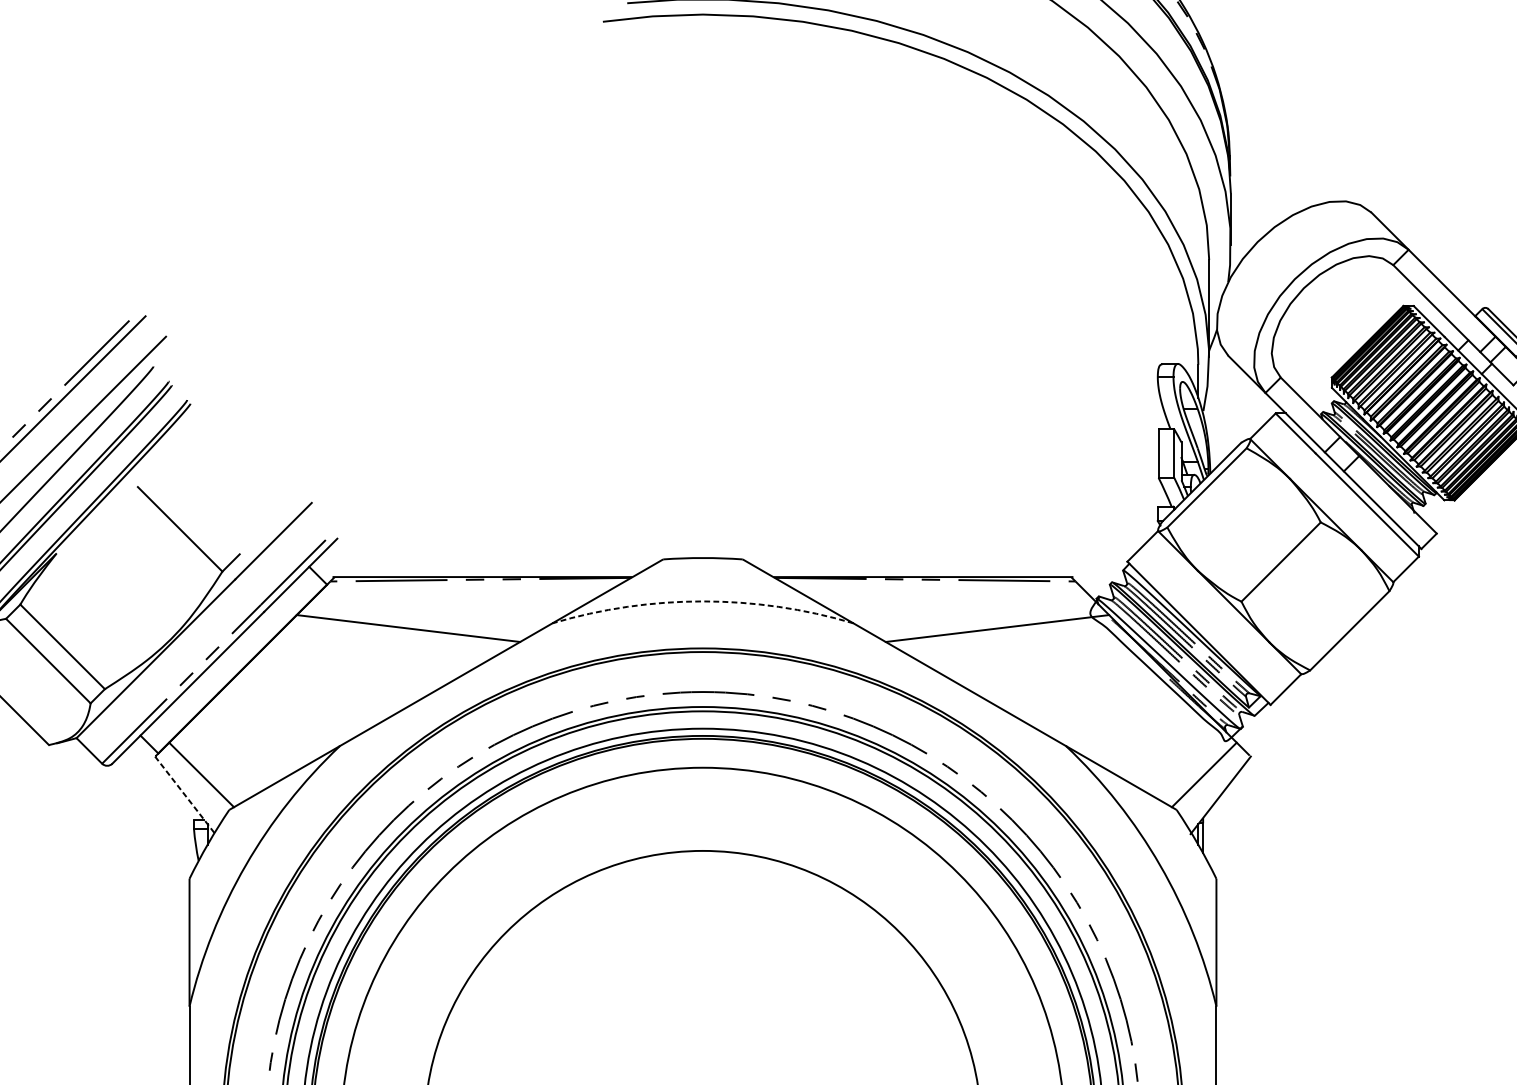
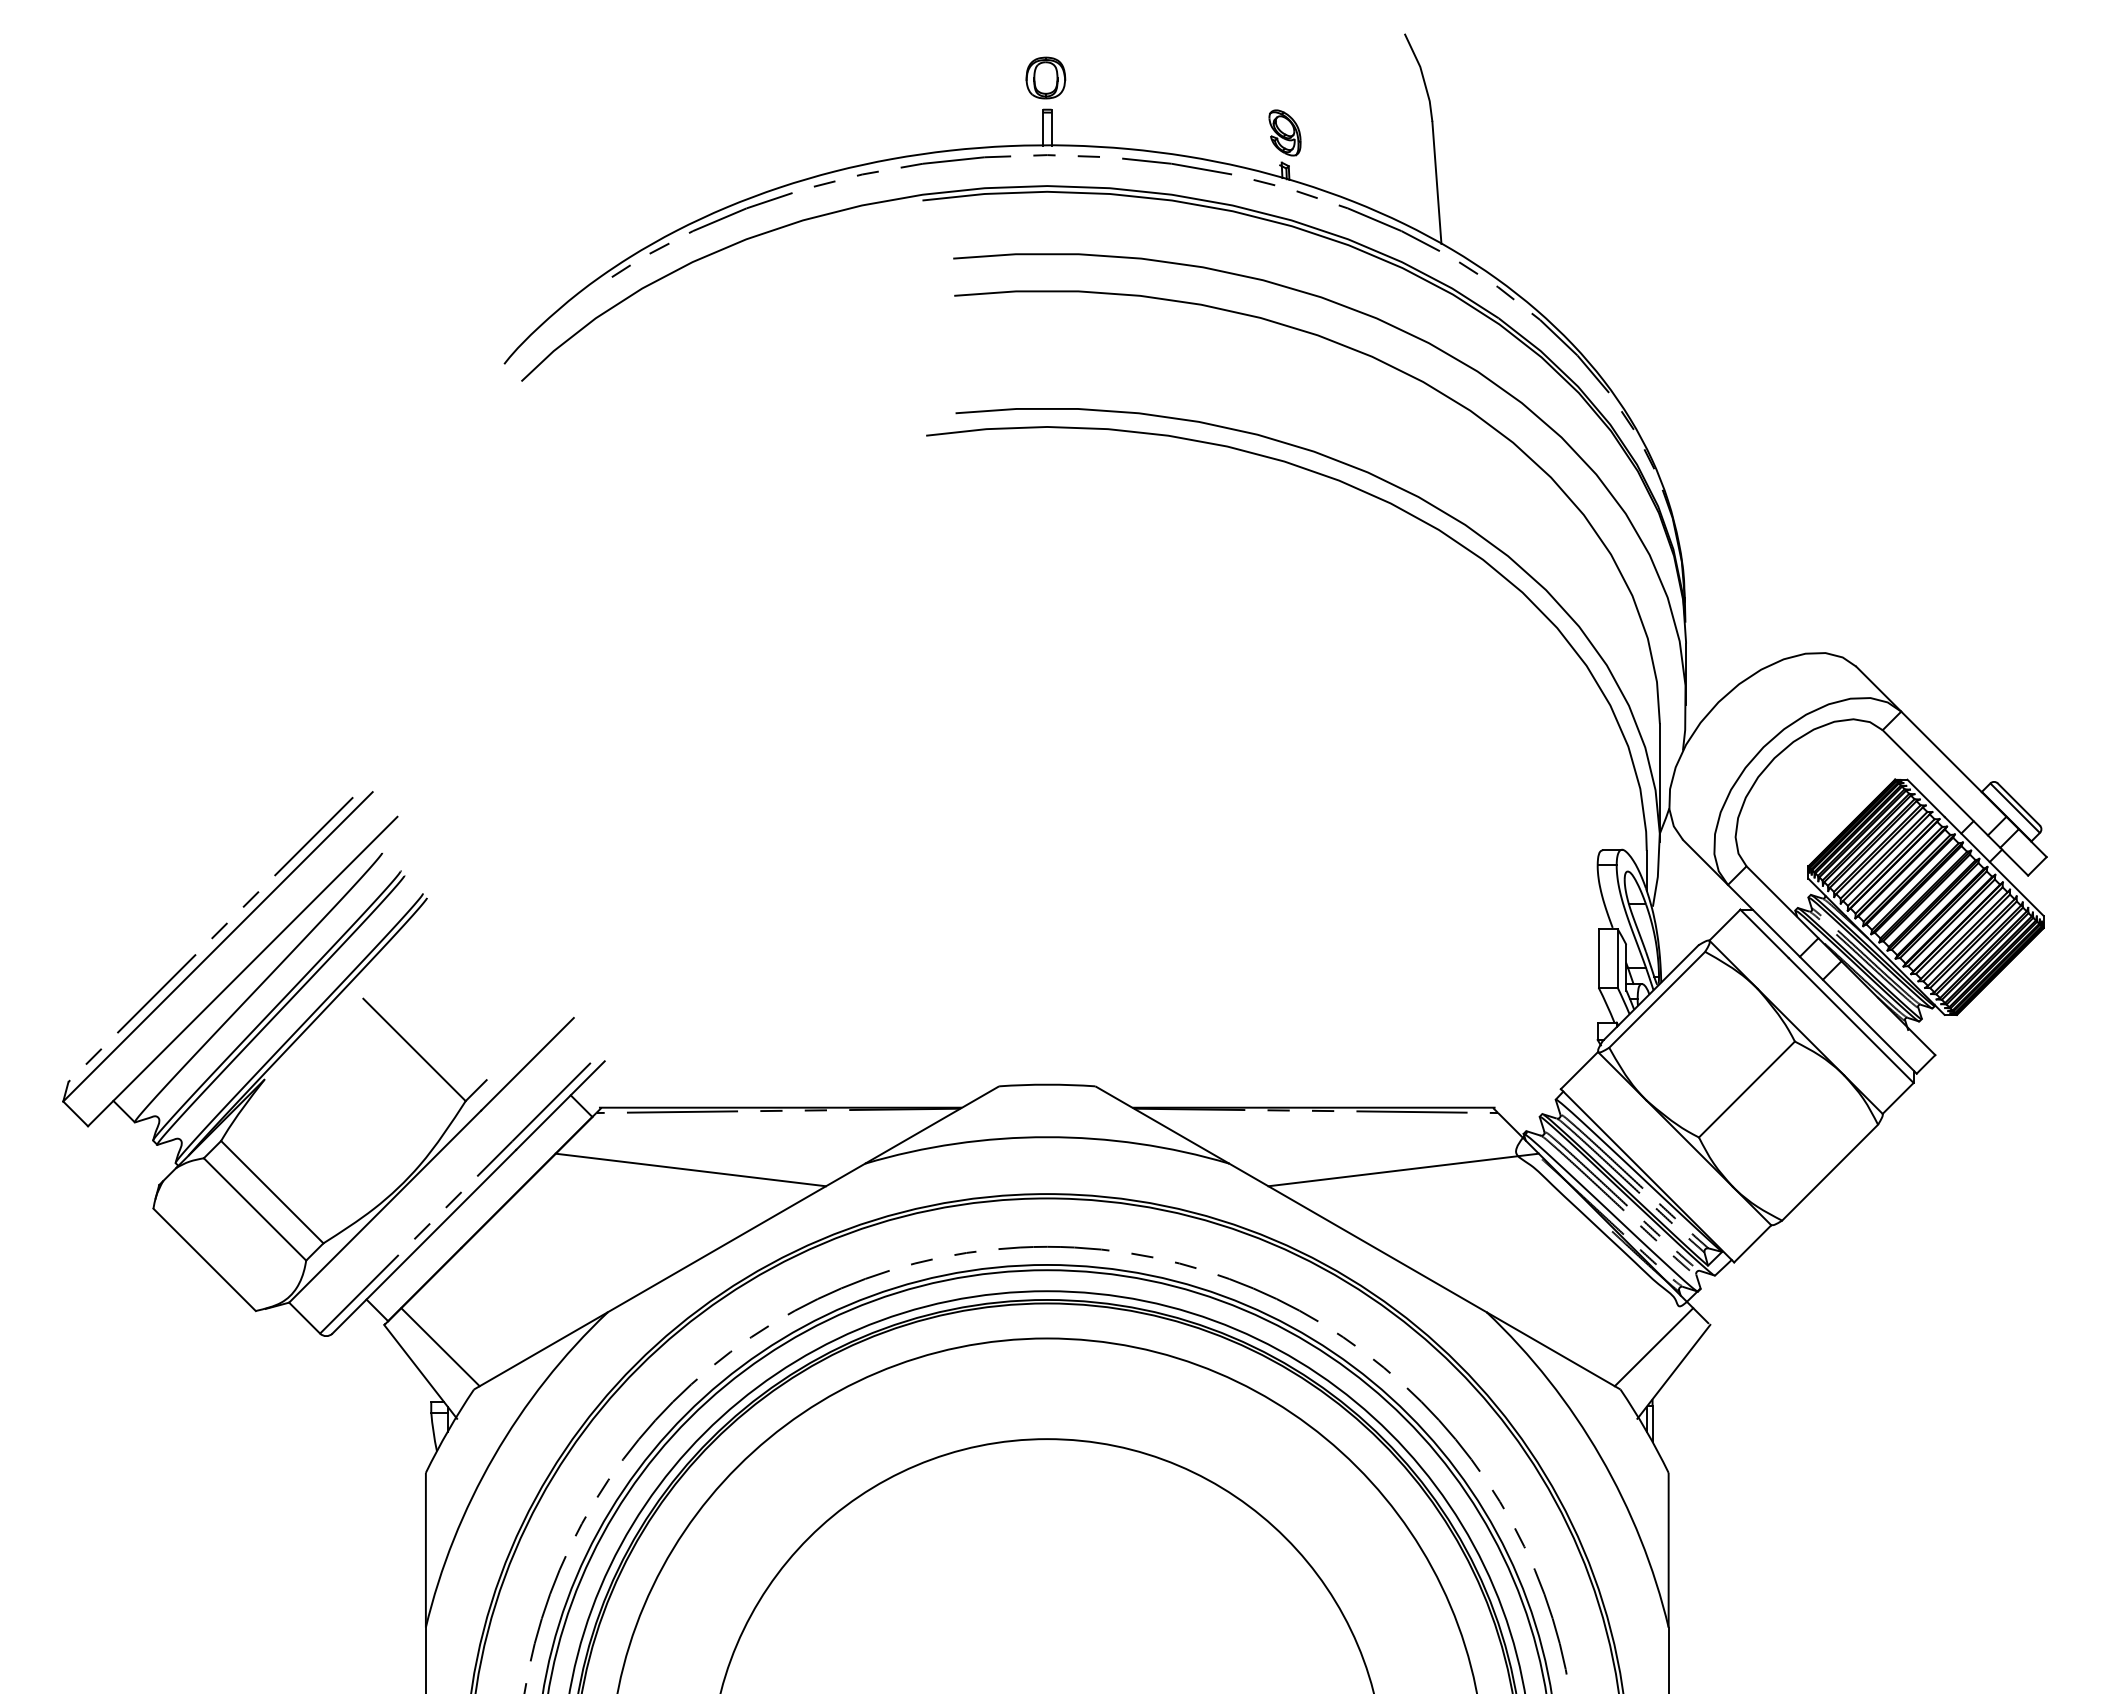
arc: (703, 601) -> (1047, 1137), dashed -> solid
line: (185, 795) -> (420, 1372), dashed -> solid

